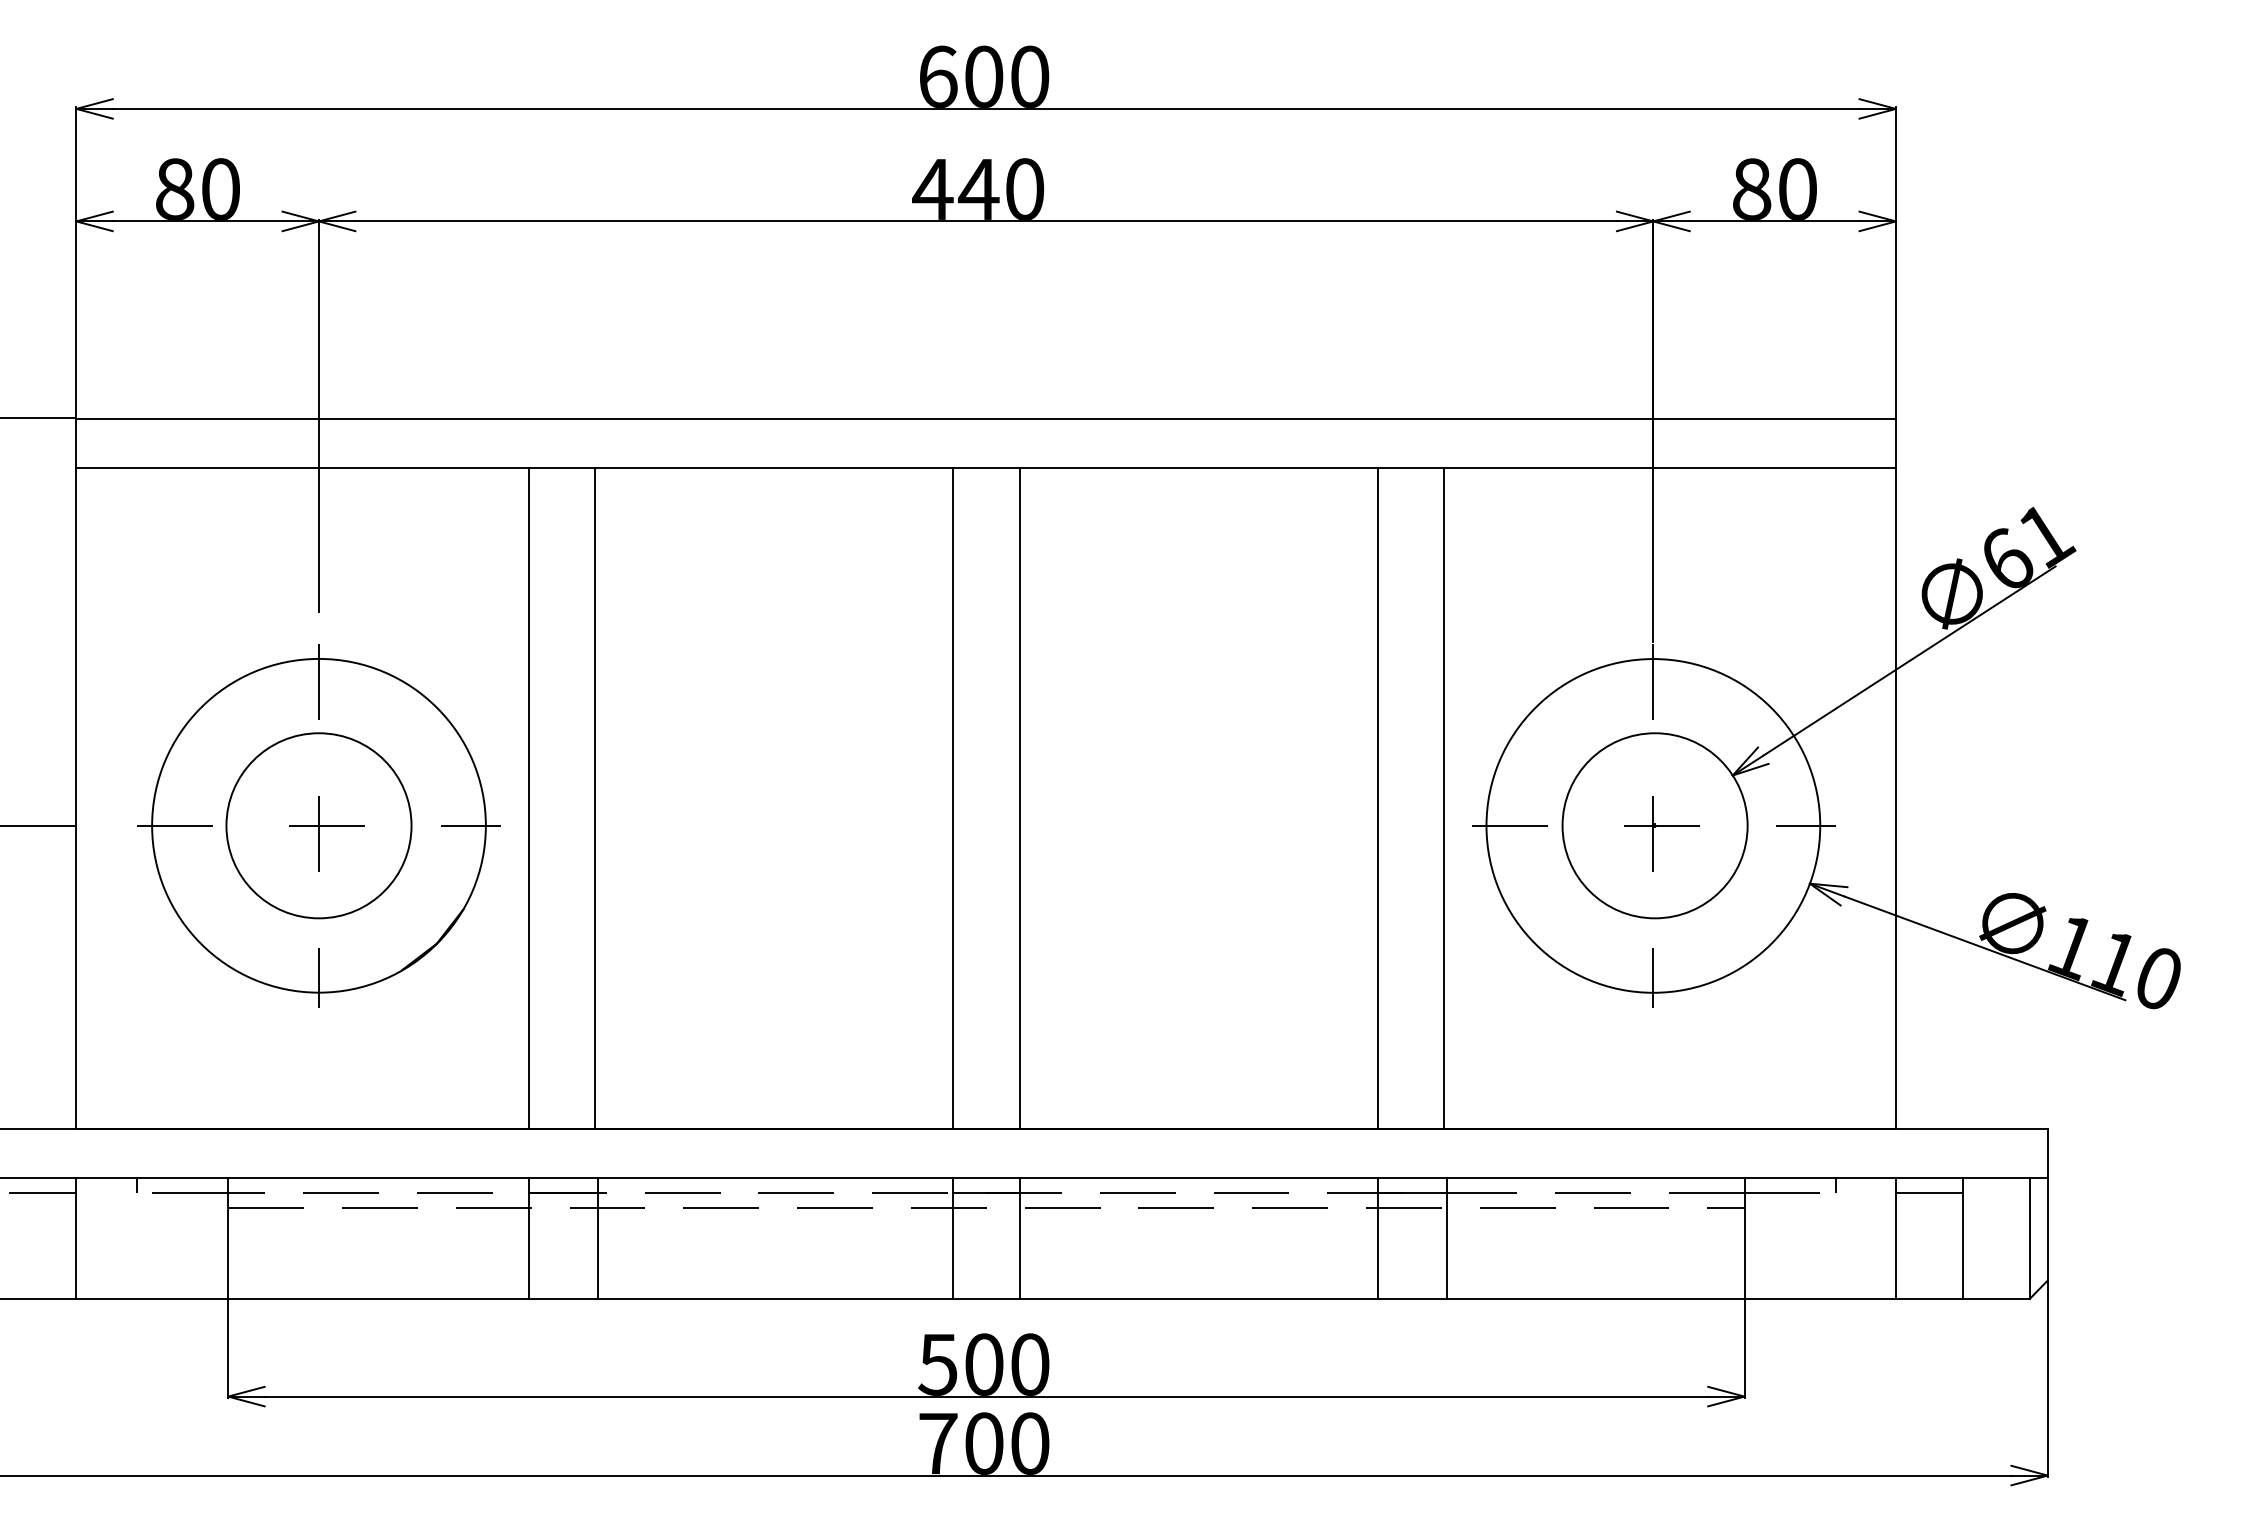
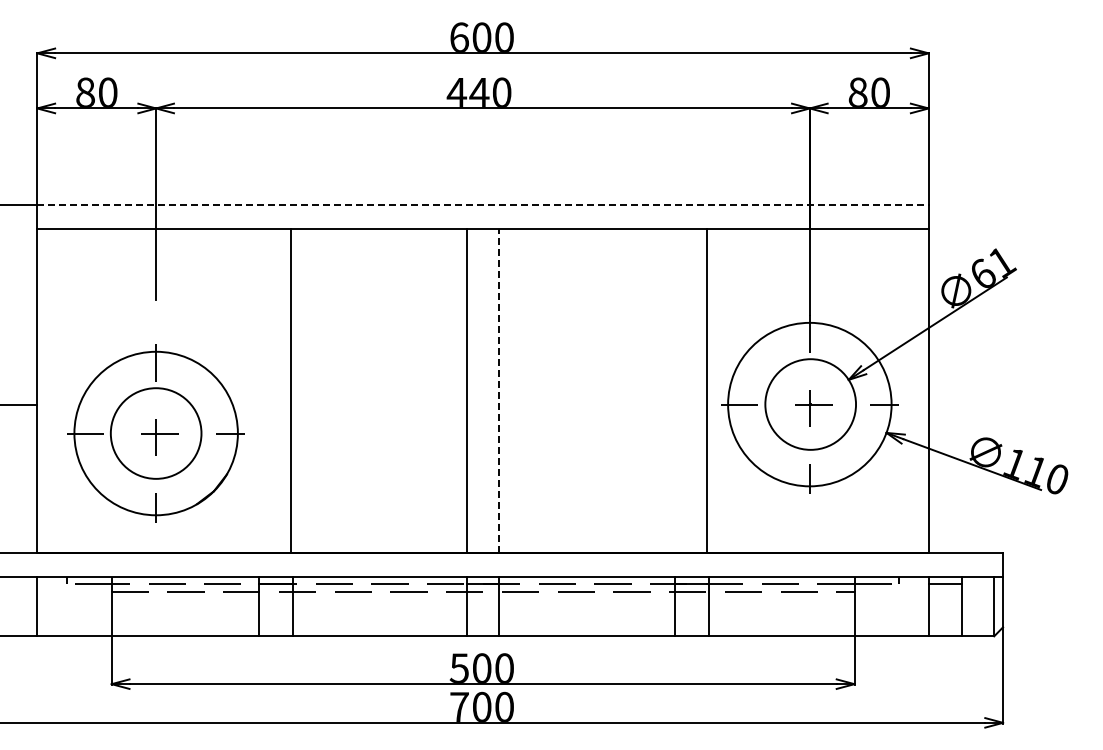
line: (987, 419) -> (483, 205), solid -> dashed
line: (527, 799) -> (258, 391), removed
line: (1019, 799) -> (499, 391), solid -> dashed
line: (1377, 799) -> (674, 391), removed
part: (317, 825) -> (155, 433), moved
line: (42, 1193) -> (20, 584), removed

